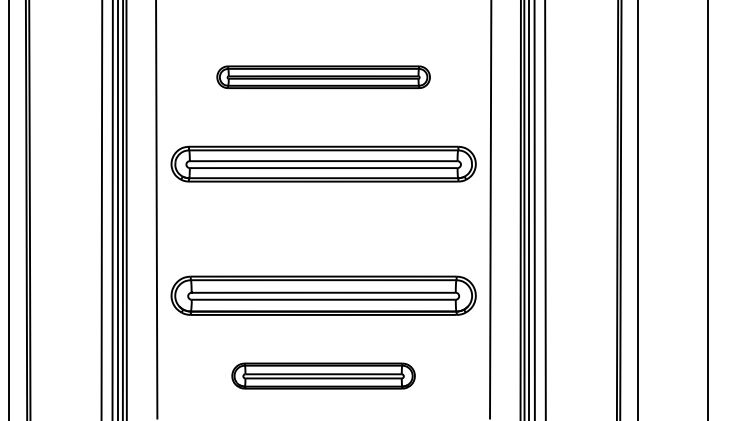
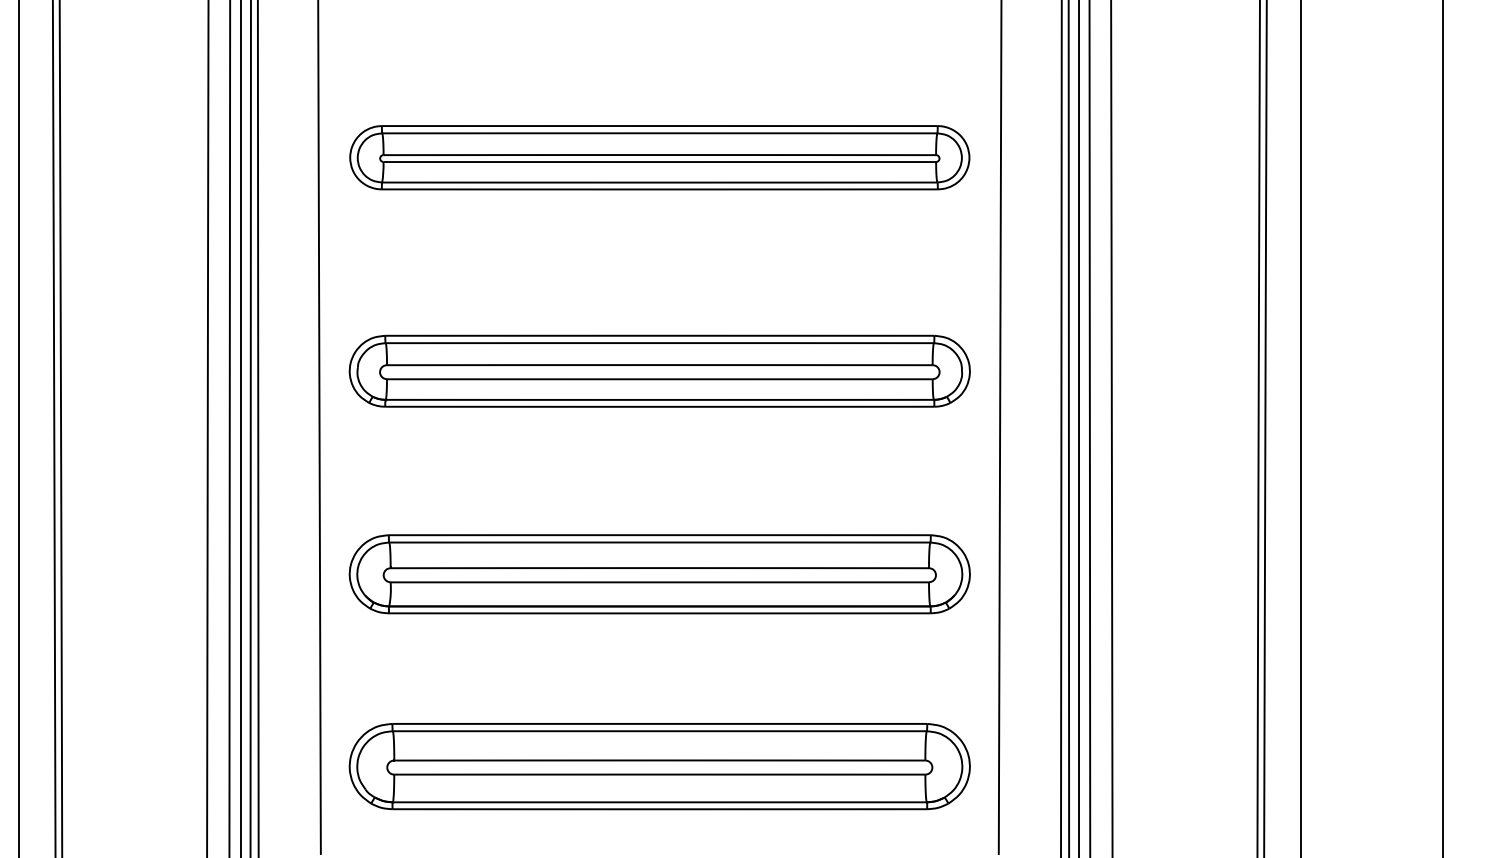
part: (323, 76) -> (659, 155), size x1.43
part: (323, 163) -> (659, 369), moved
part: (323, 295) -> (659, 573), moved
part: (323, 375) -> (659, 765), size x1.67

